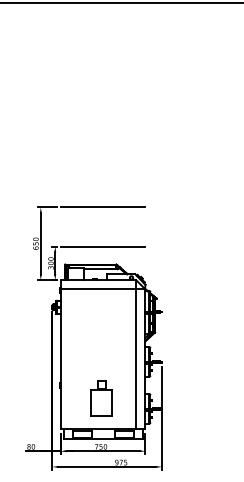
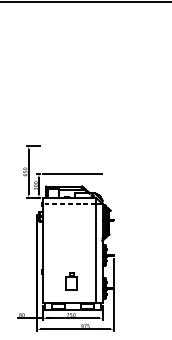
line: (103, 207) -> (72, 146), removed
line: (98, 289) -> (69, 204), solid -> dashed
part: (101, 398) -> (71, 281), size x0.7

